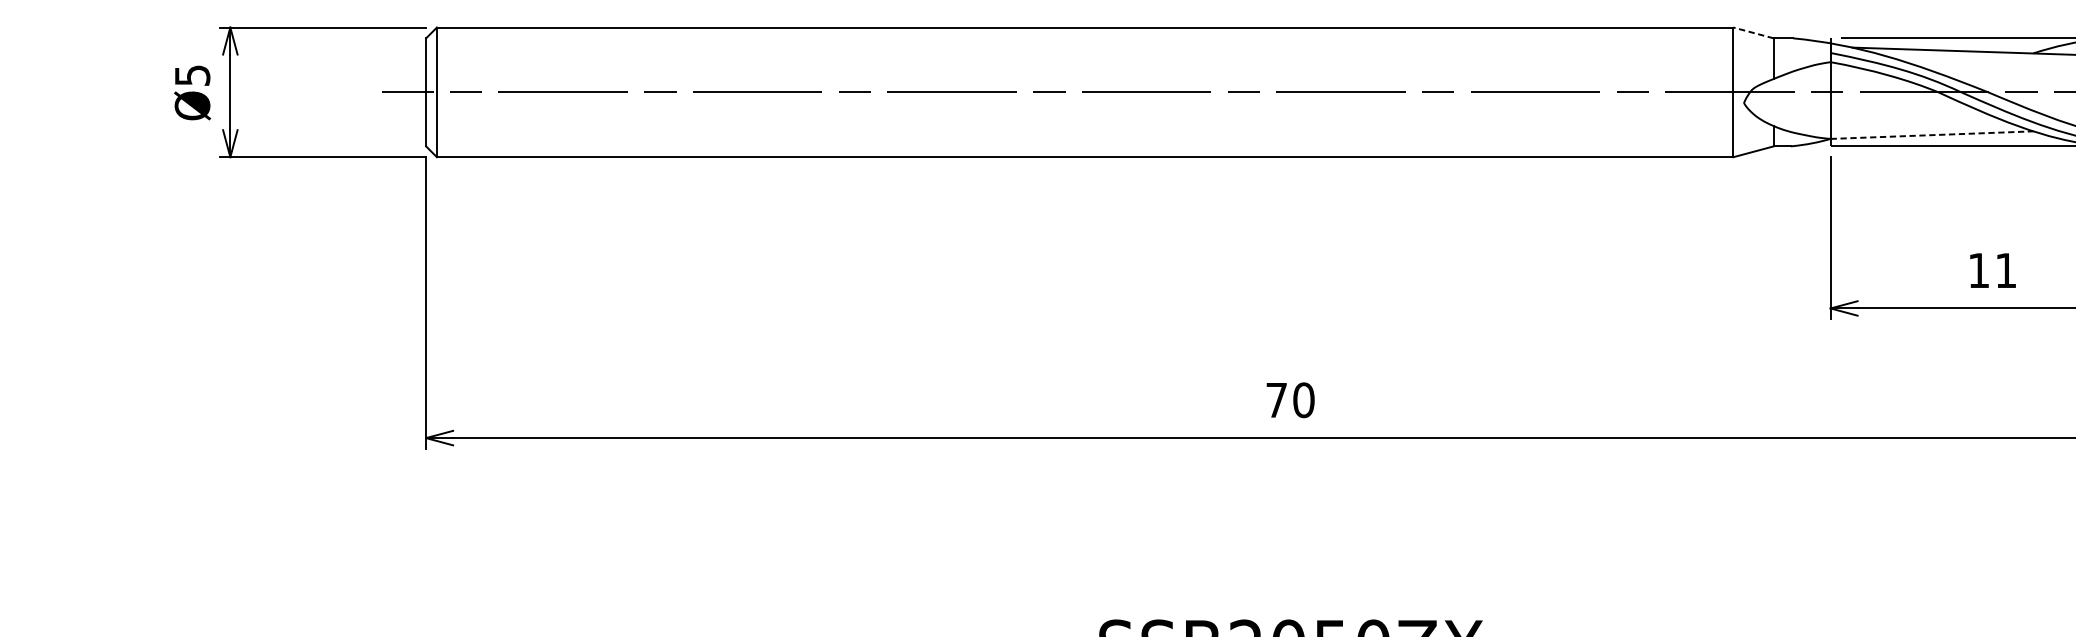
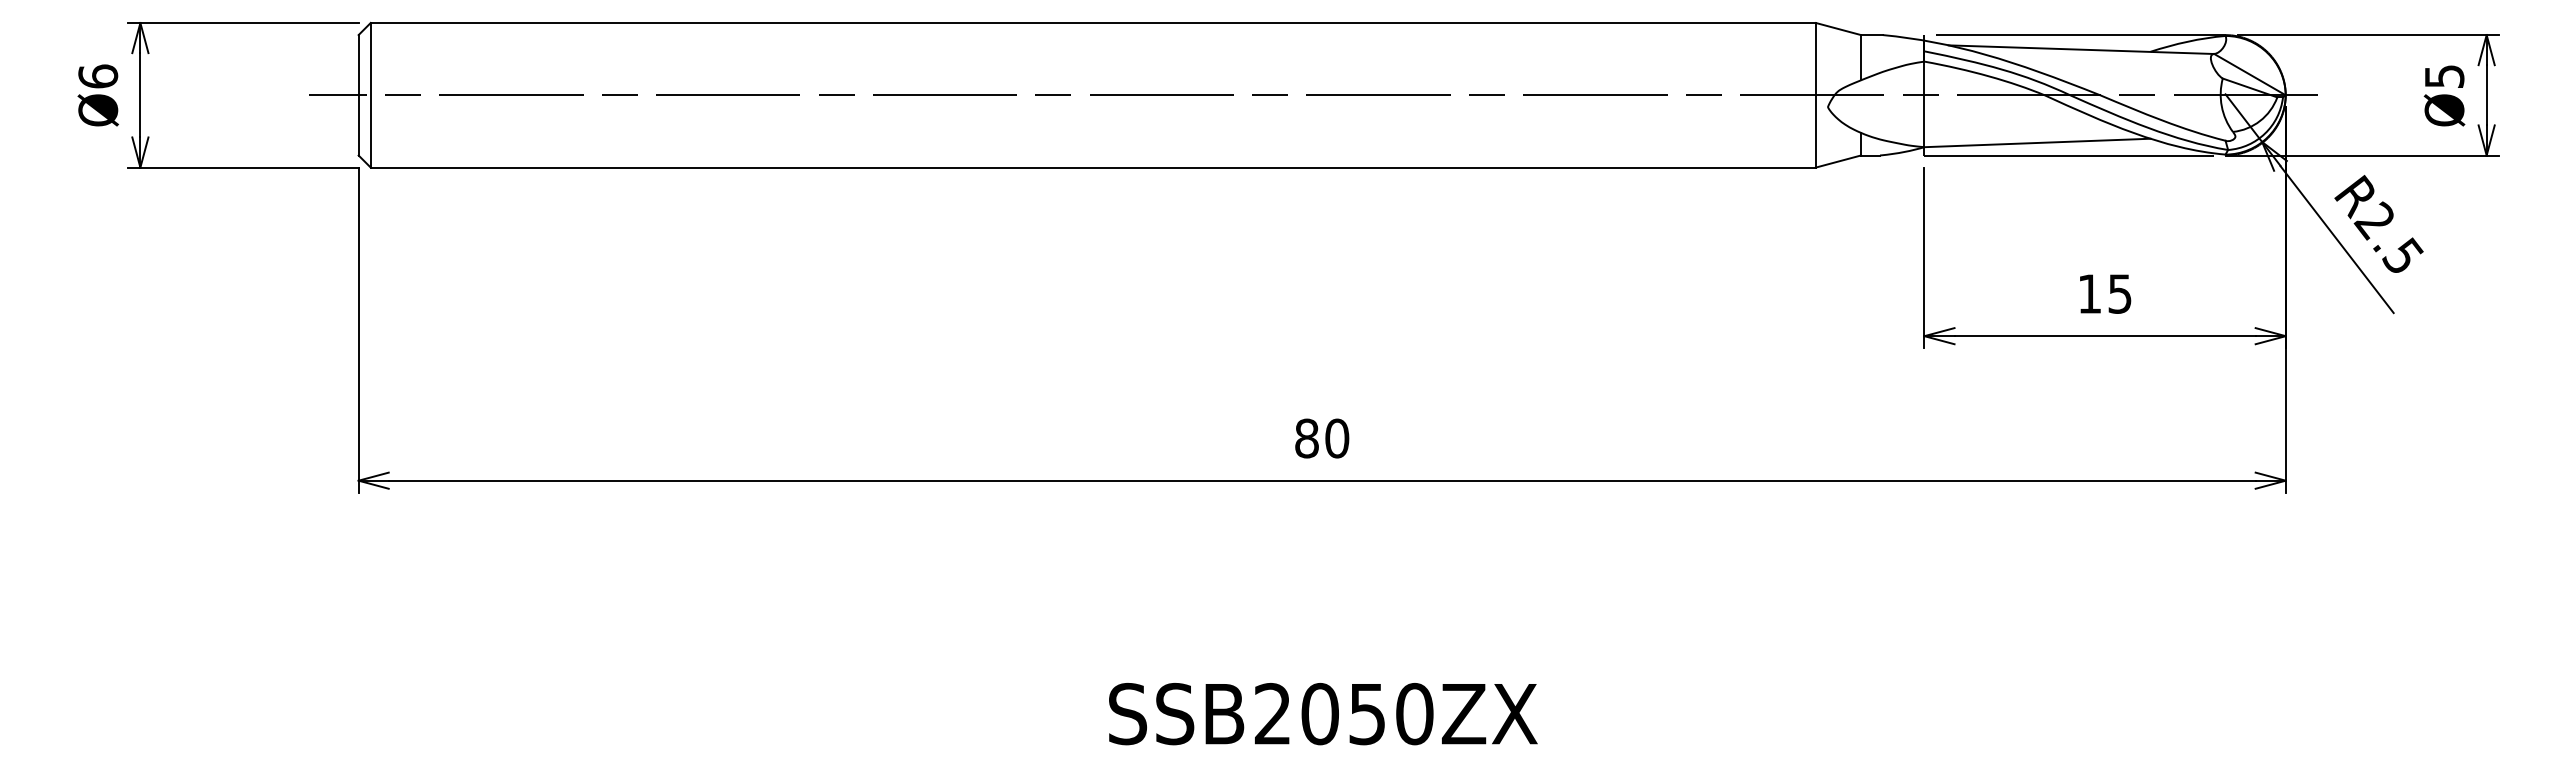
line: (1753, 32) -> (1838, 28), dashed -> solid
text: (192, 75) -> (98, 76), Ø5 -> Ø6
line: (1932, 134) -> (2037, 142), dashed -> solid
text: (2005, 270) -> (2119, 293), 11 -> 15
text: (1276, 400) -> (1306, 438), 70 -> 80

